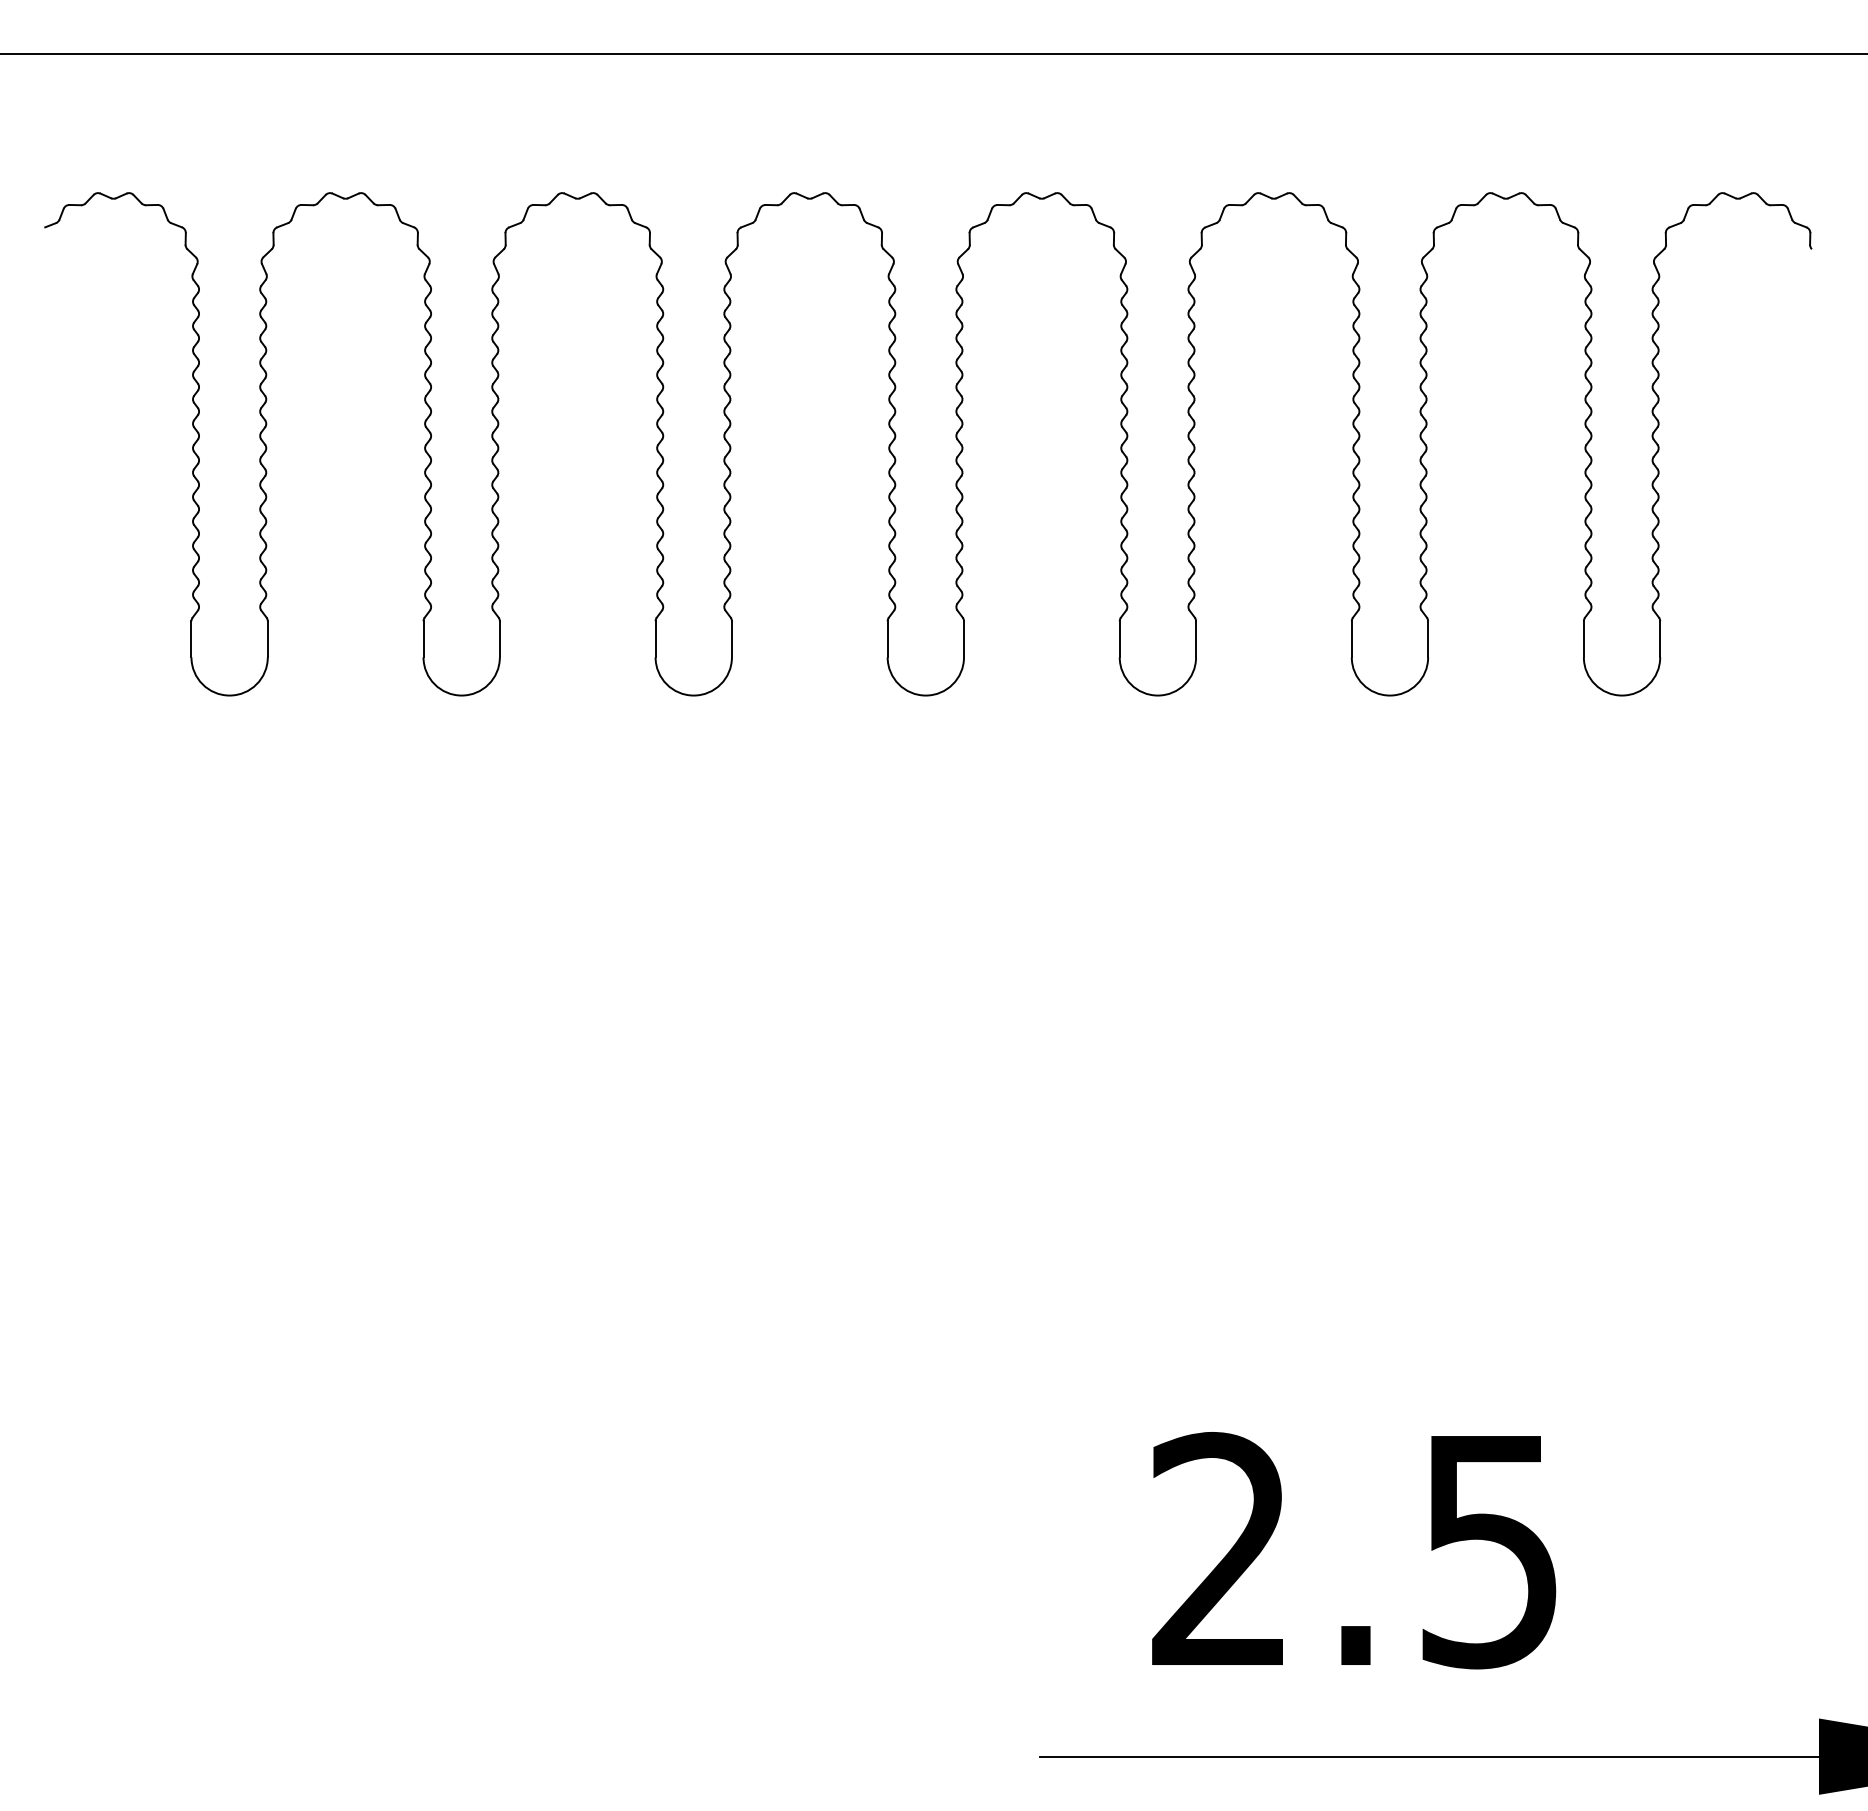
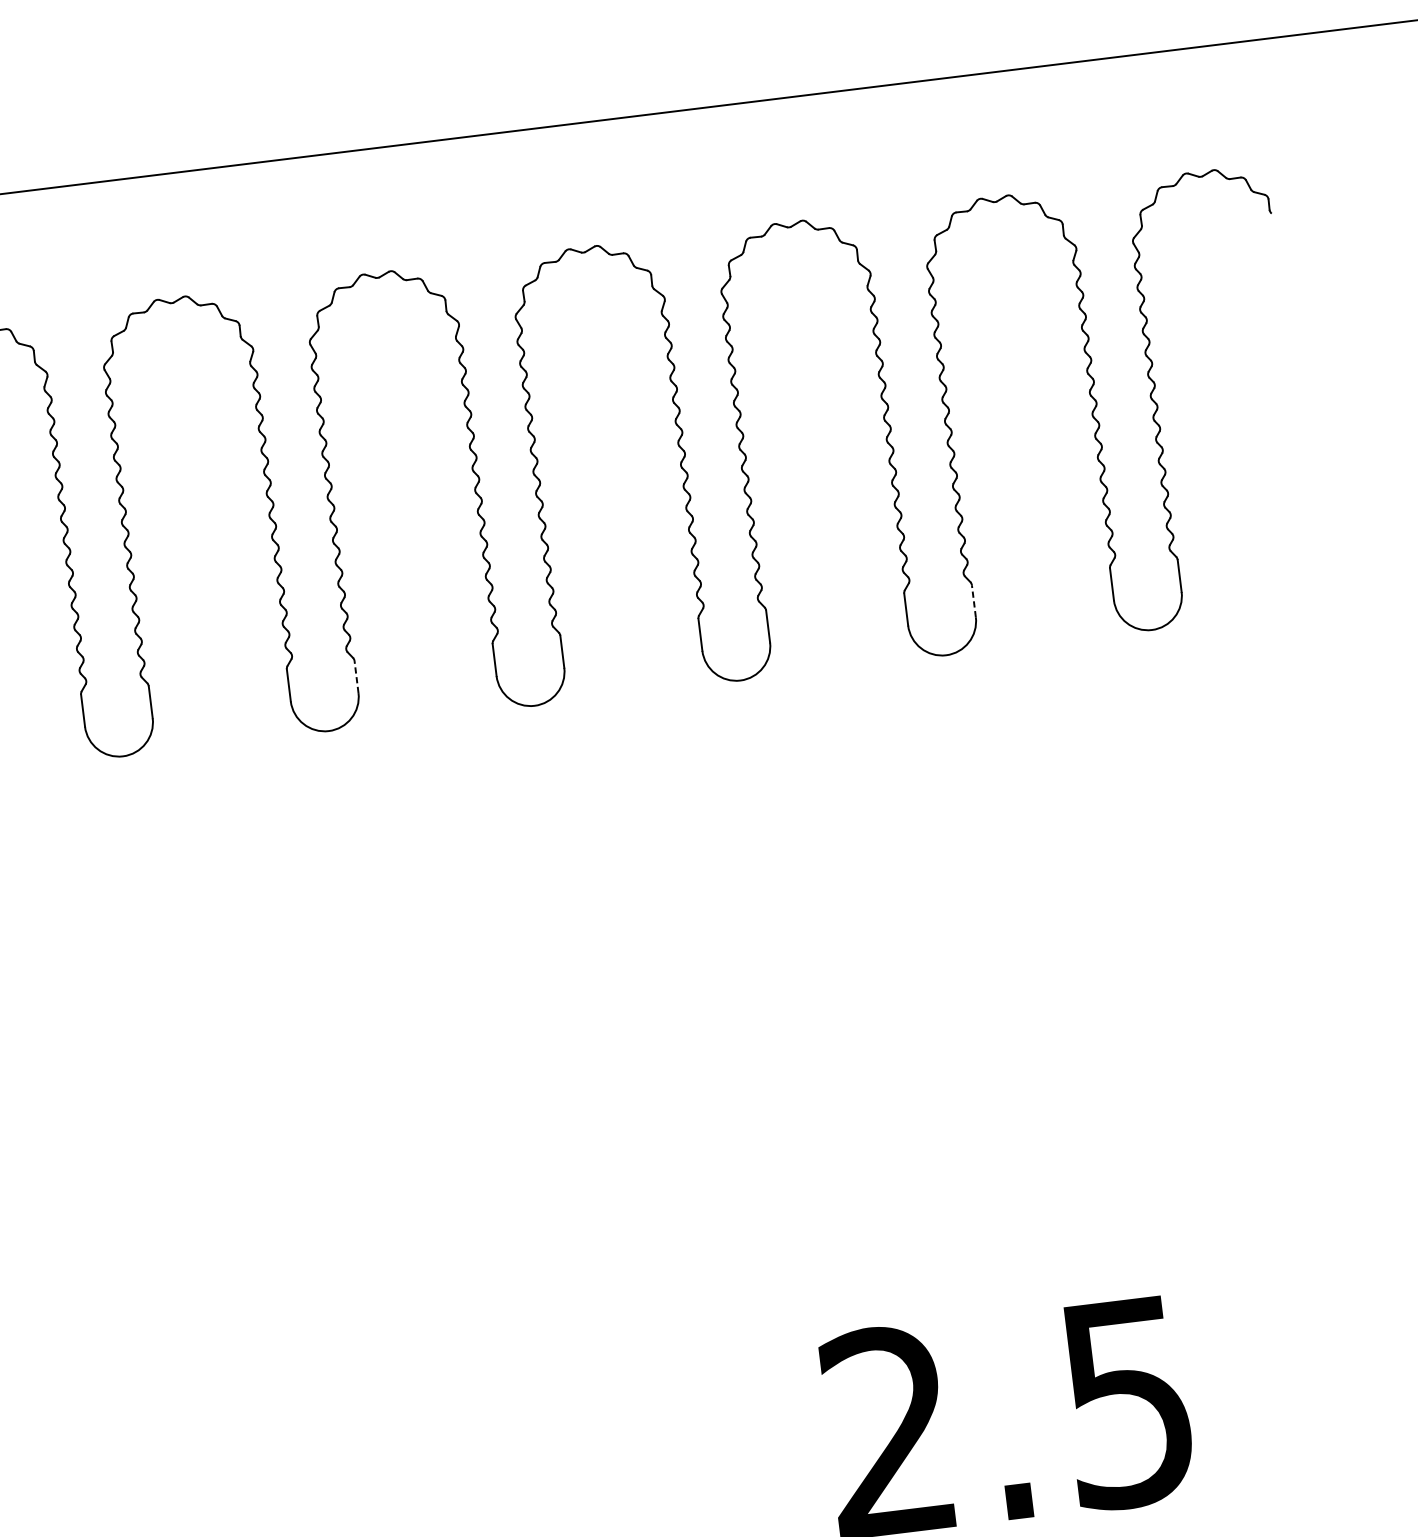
line: (731, 638) -> (356, 676), solid -> dashed
line: (1428, 638) -> (974, 600), solid -> dashed

